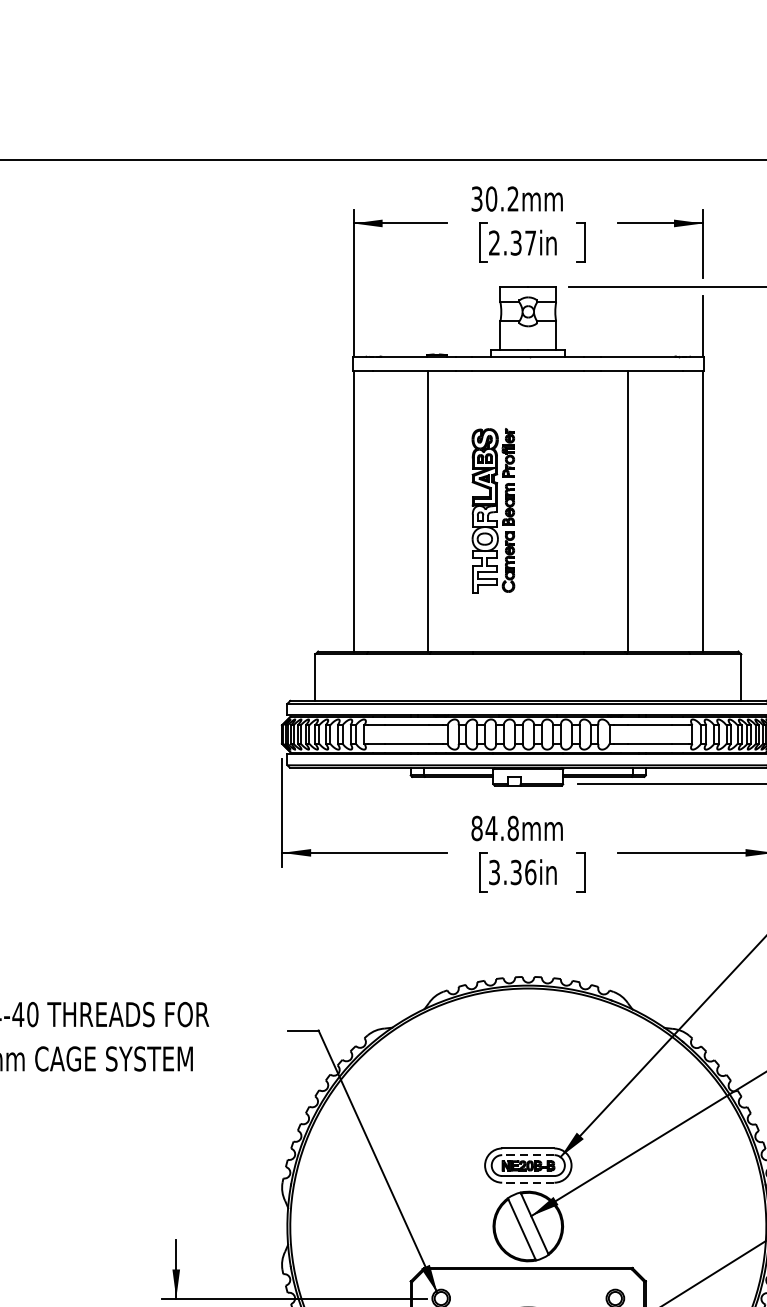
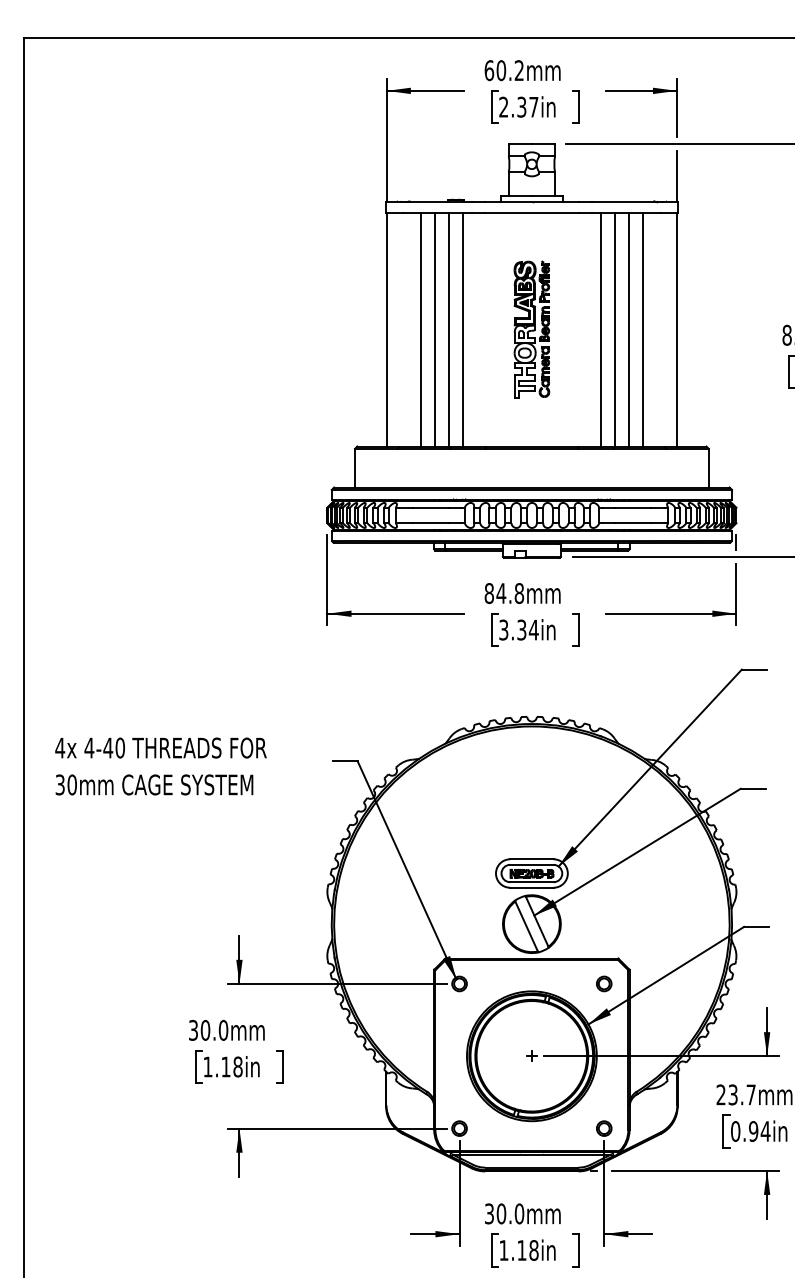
text: (477, 198) -> (489, 70), 30.2mm -> 60.2mm
line: (395, 510) -> (421, 329), added
line: (411, 510) -> (434, 329), added
line: (444, 510) -> (462, 329), added
part: (492, 510) -> (531, 329), moved
line: (612, 510) -> (601, 329), added
line: (644, 510) -> (628, 329), added
line: (661, 510) -> (642, 329), added
text: (530, 871) -> (533, 629), 3.36in -> 3.34in
line: (527, 1154) -> (531, 864), dashed -> solid
line: (527, 1182) -> (531, 887), dashed -> solid

